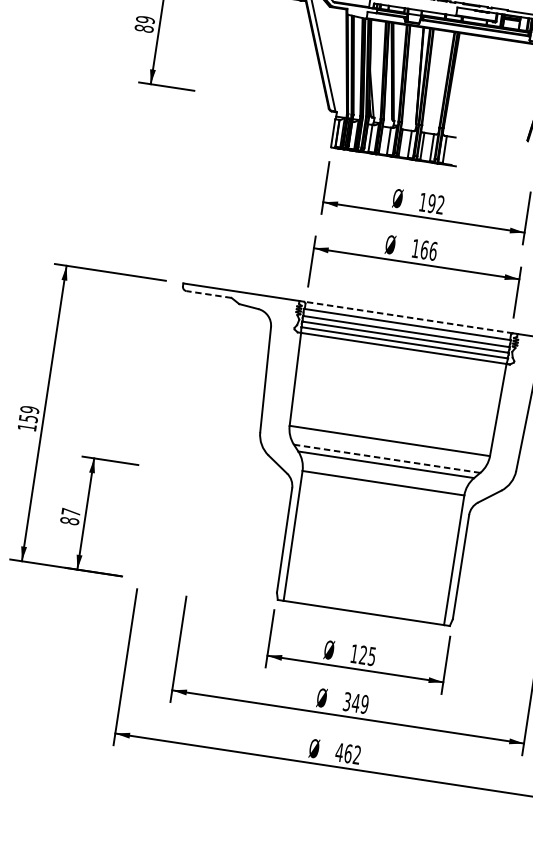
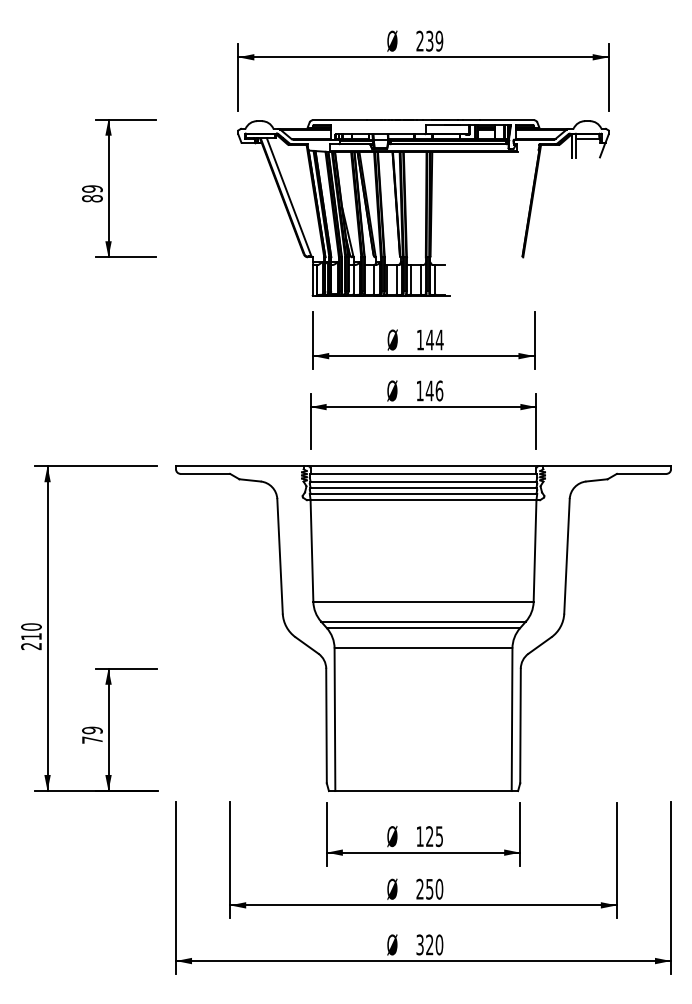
text: (435, 203) -> (434, 339), 192 -> 144
text: (424, 249) -> (429, 390), 166 -> 146
line: (209, 294) -> (205, 473), dashed -> solid
line: (408, 317) -> (423, 466), dashed -> solid
text: (28, 418) -> (31, 636), 159 -> 210
line: (387, 458) -> (423, 621), dashed -> solid
text: (70, 516) -> (92, 734), 87 -> 79
text: (355, 703) -> (429, 889), 349 -> 250
text: (348, 753) -> (429, 944), 462 -> 320

